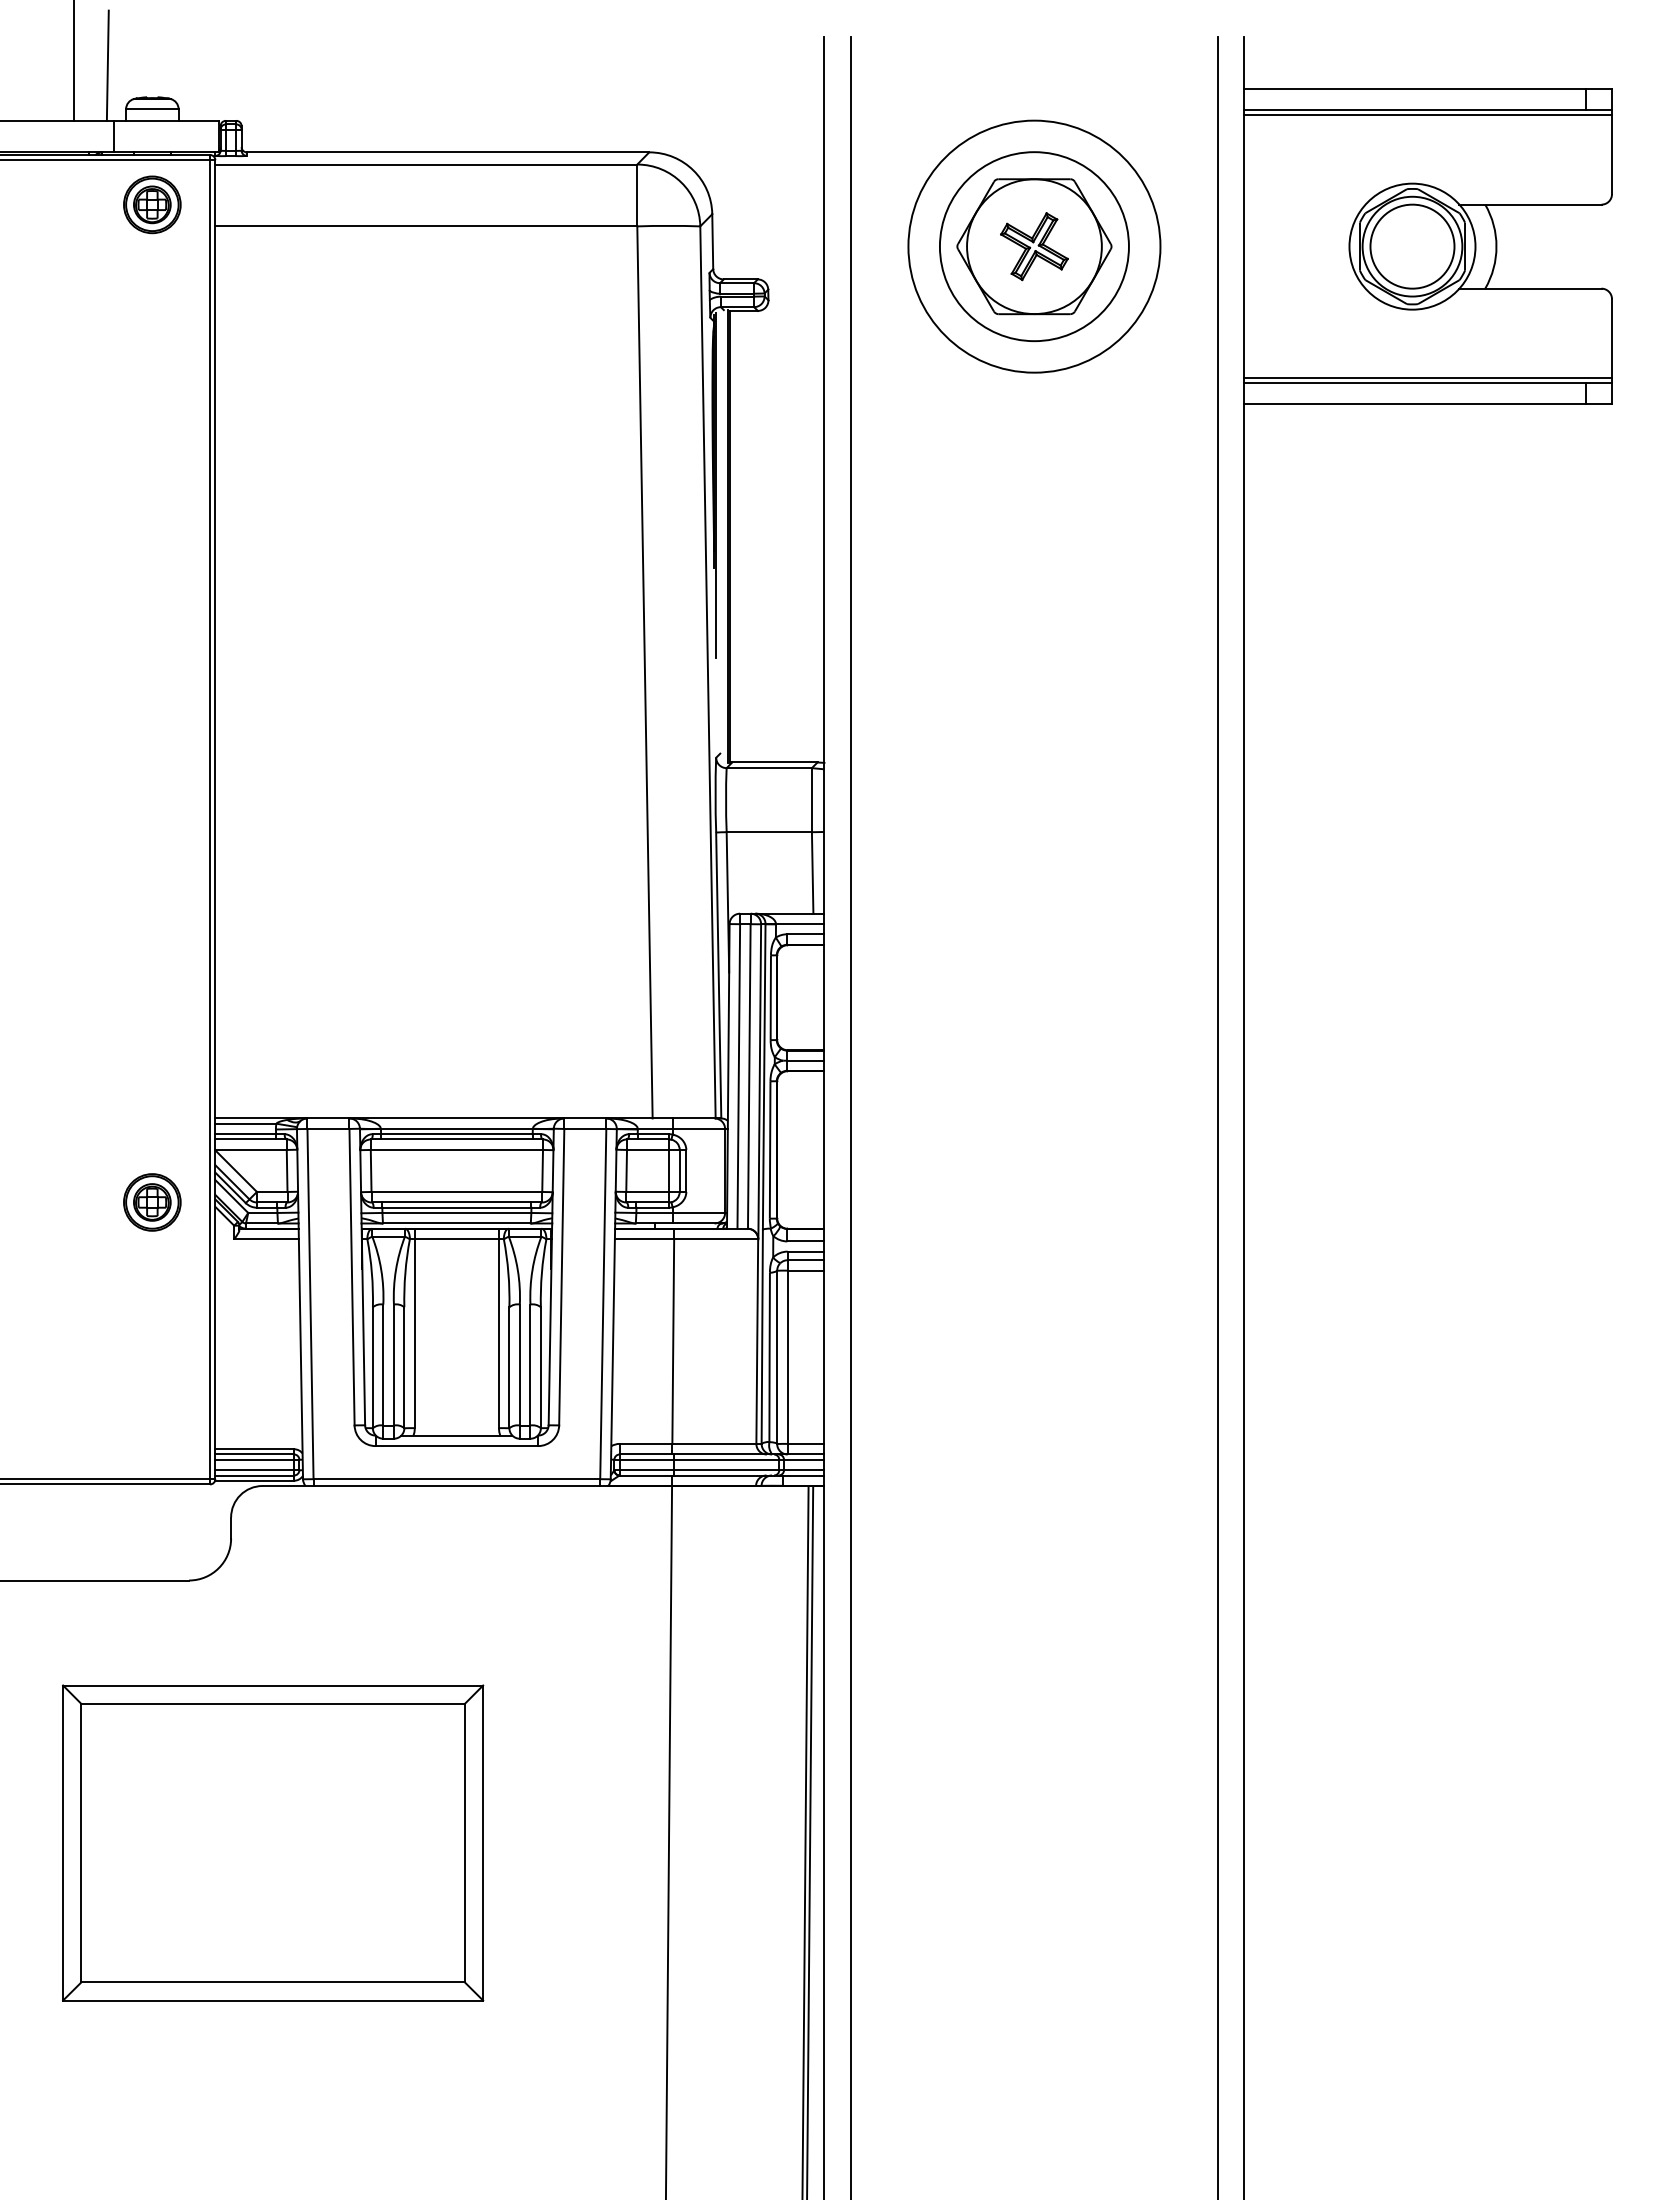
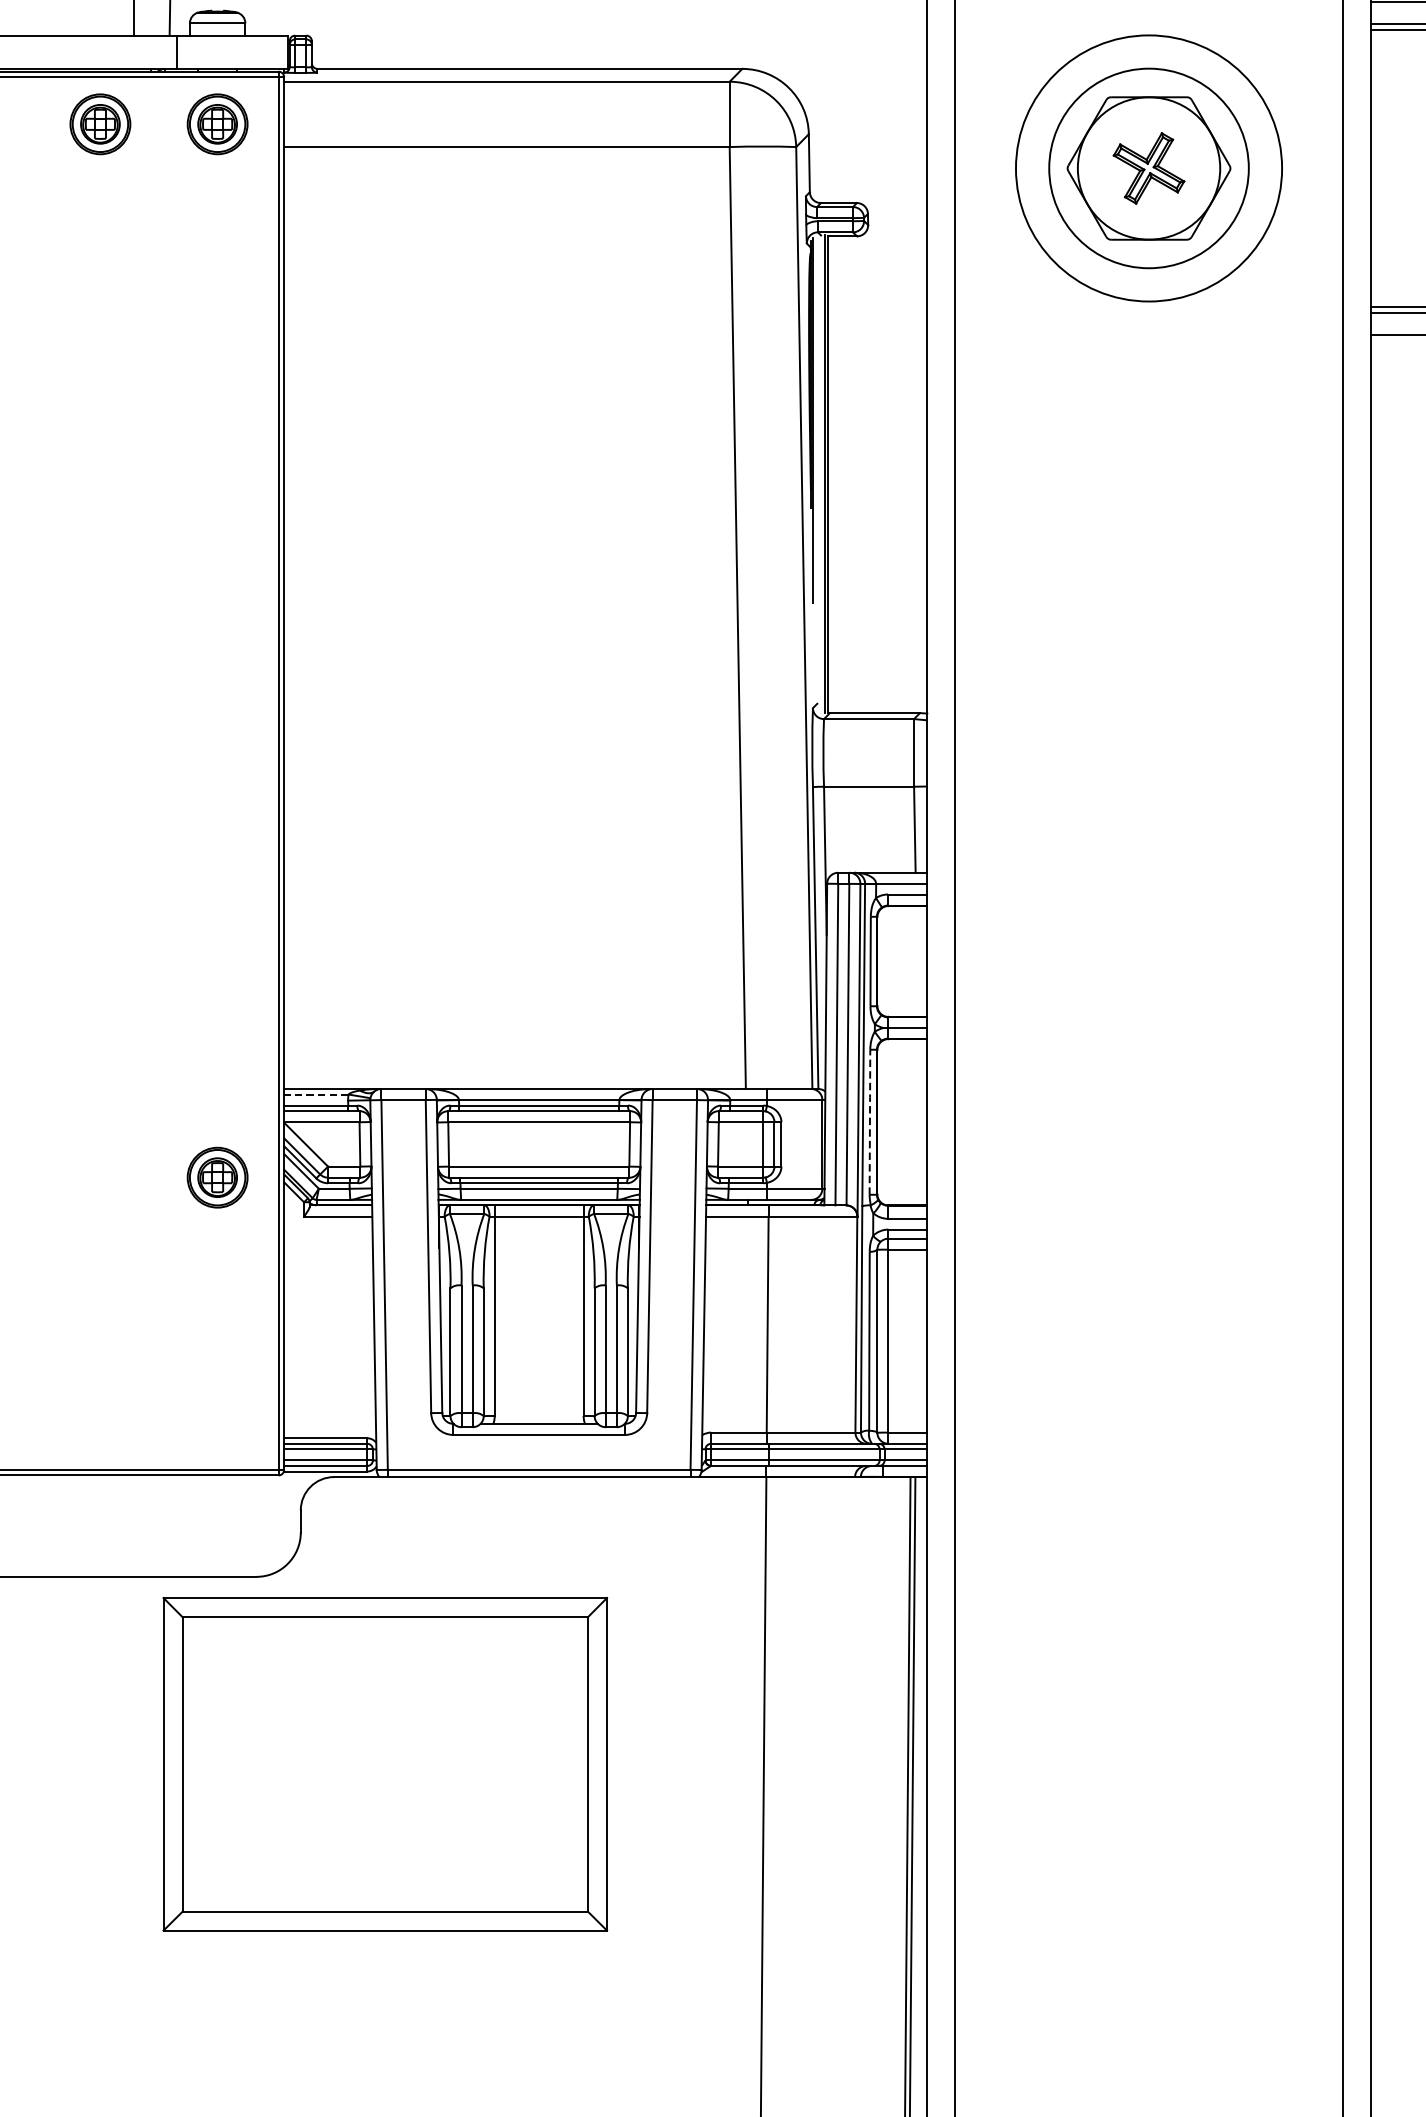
part: (41, 204) -> (100, 123), added
line: (245, 1123) -> (315, 1094), solid -> dashed
line: (770, 1149) -> (870, 1121), solid -> dashed
part: (273, 1842) -> (385, 1763), moved

